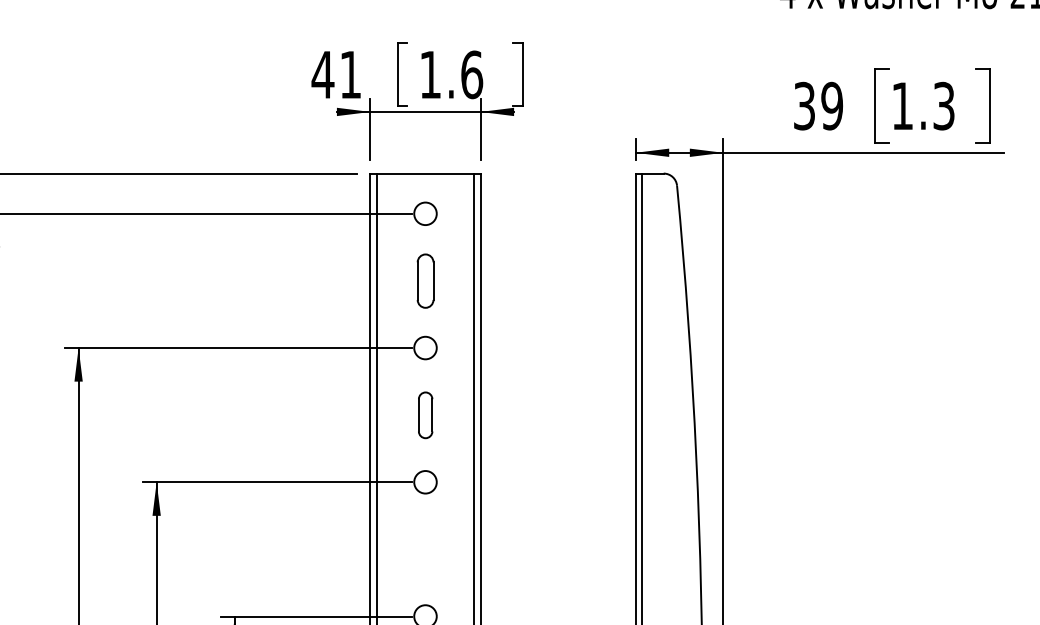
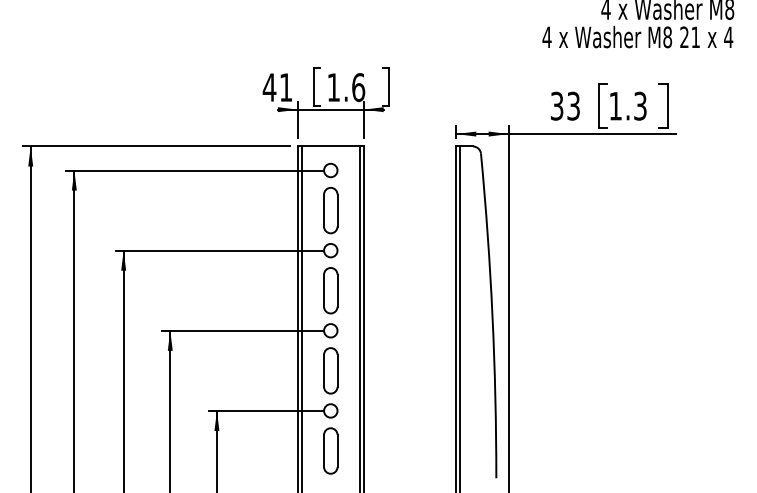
text: (831, 104) -> (573, 105), 39 -> 33
part: (425, 280) -> (330, 210), size x1.43
part: (425, 414) -> (330, 290), size x1.67
part: (425, 548) -> (330, 370), added

